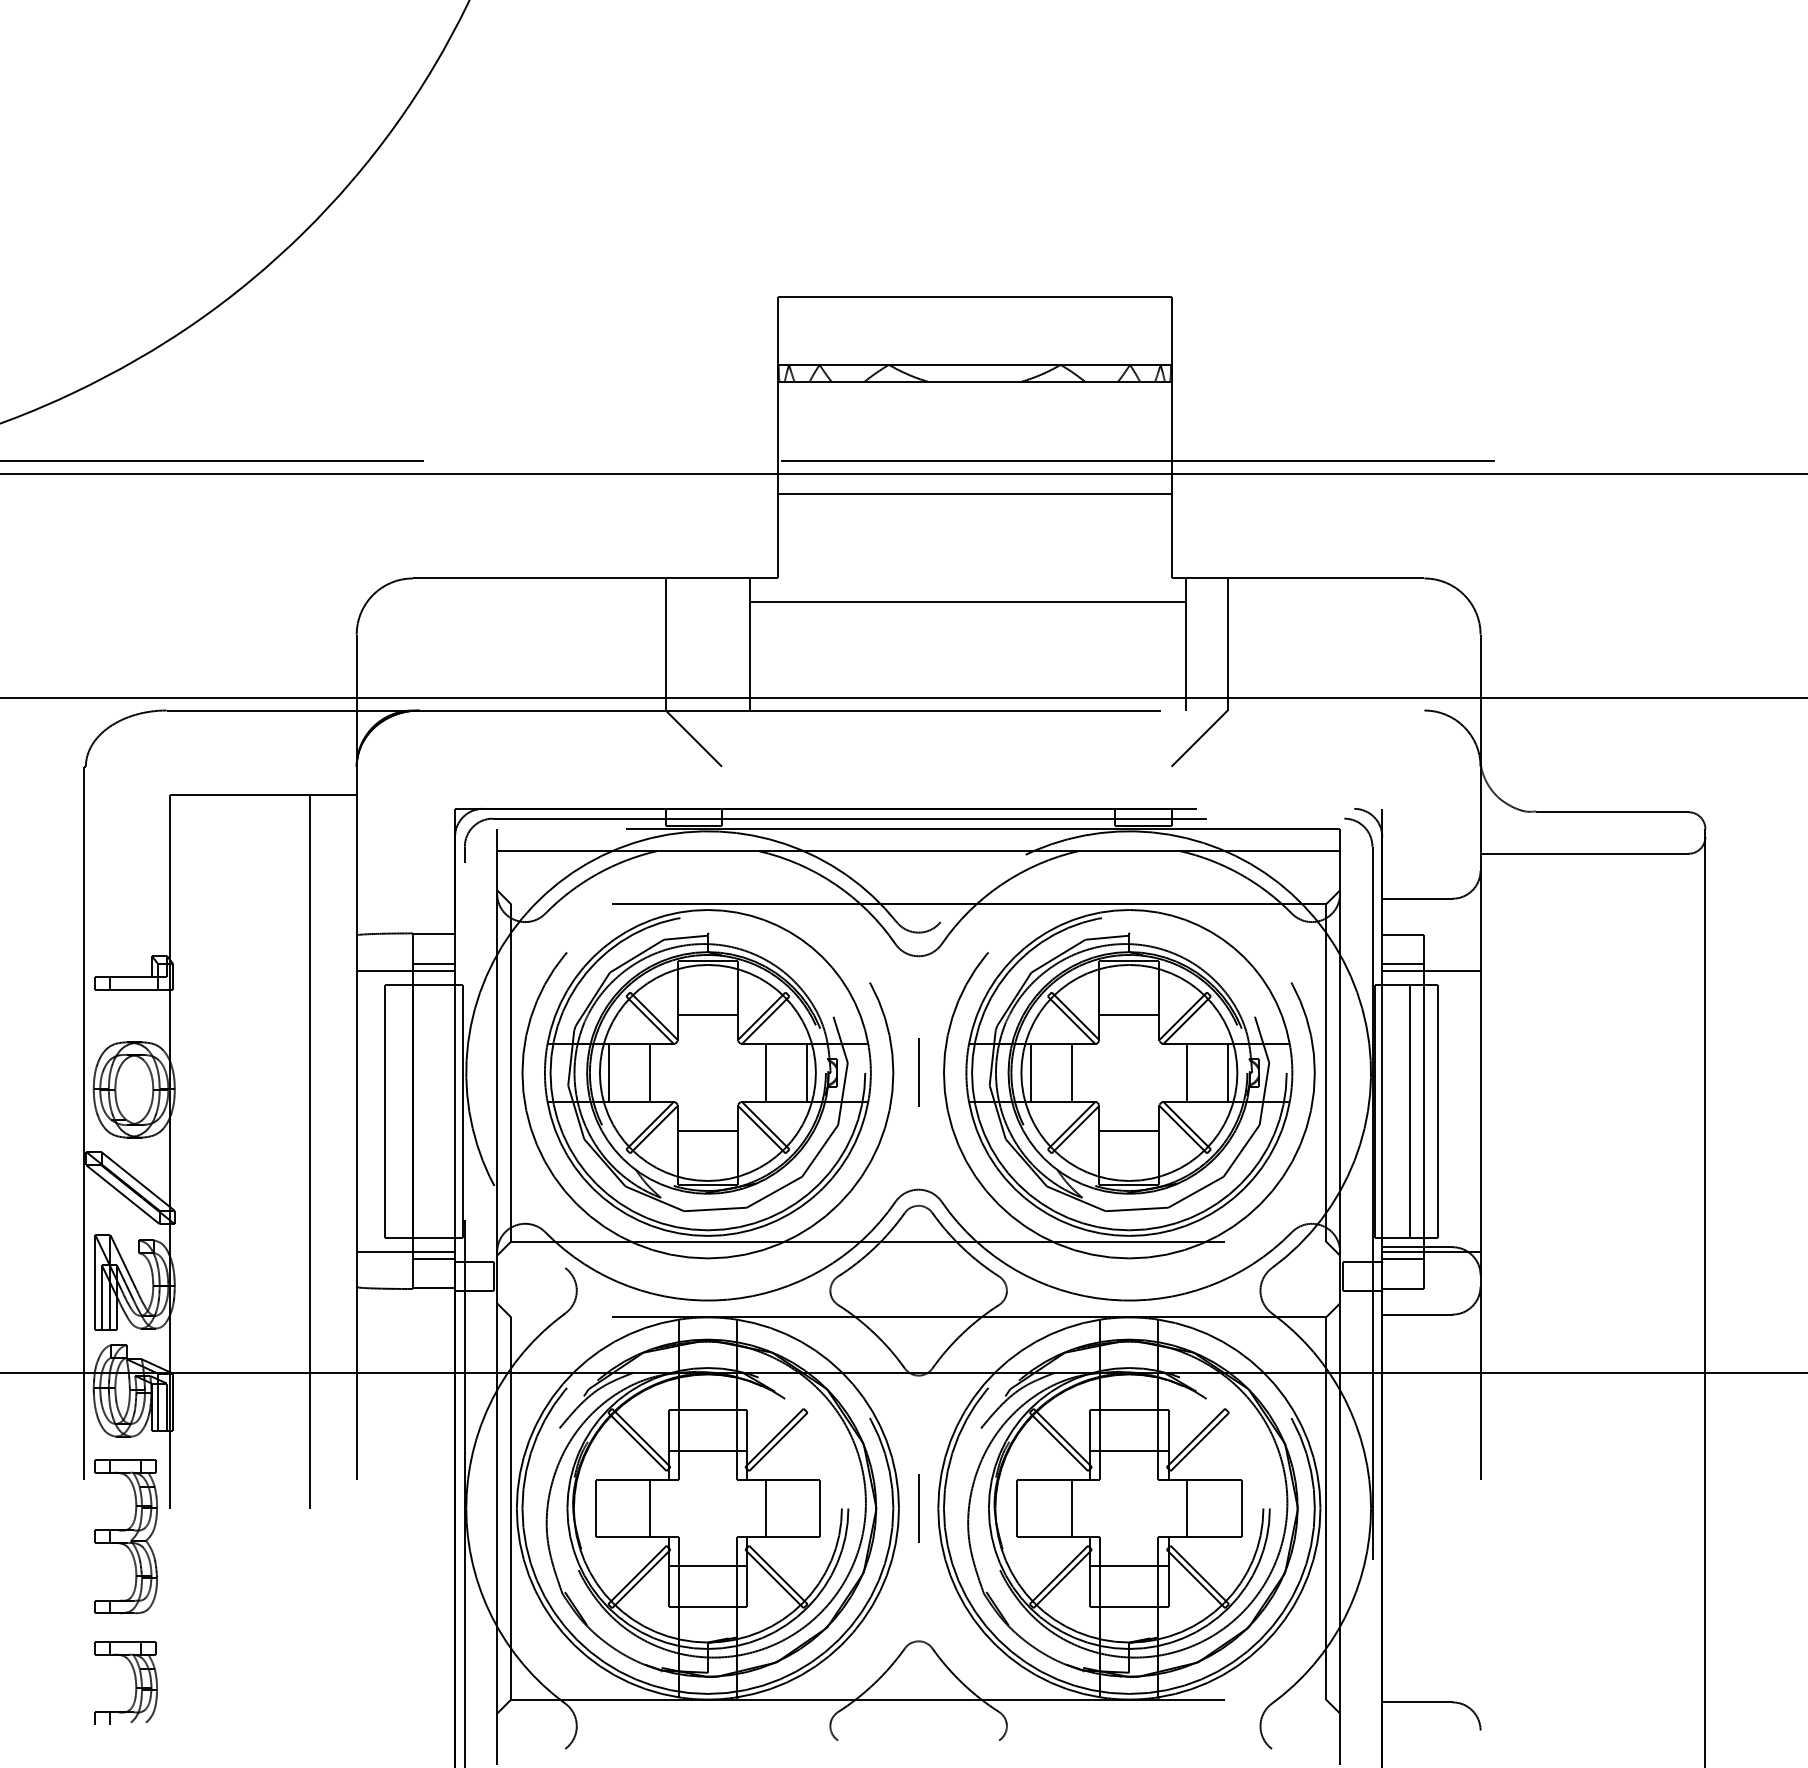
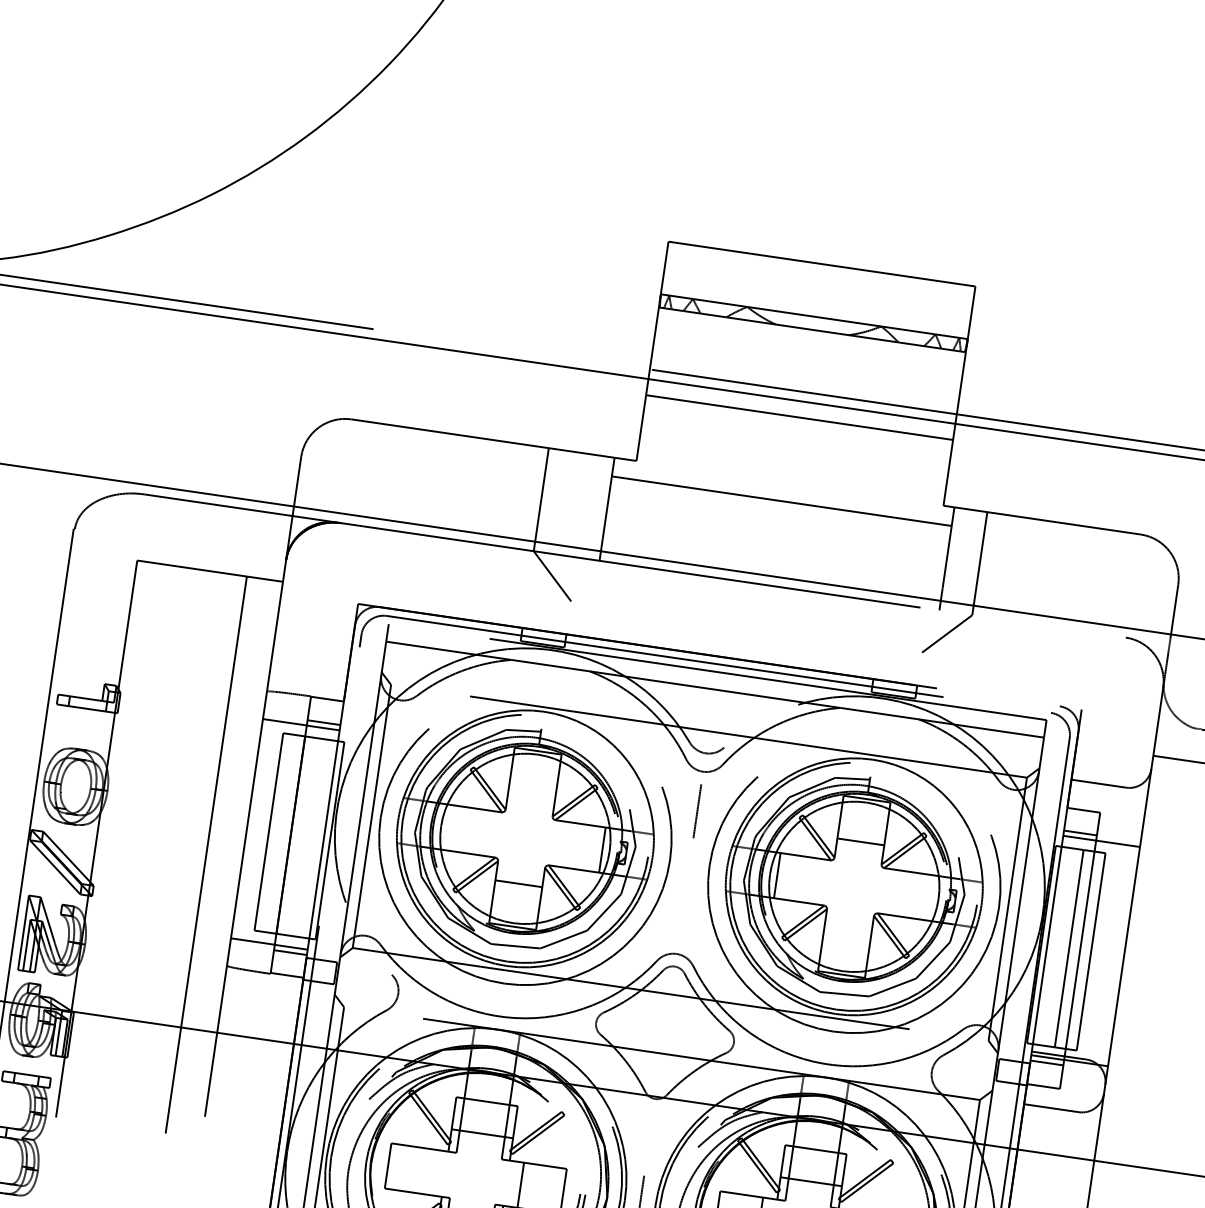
line: (707, 1015) -> (531, 793), removed
line: (609, 1072) -> (448, 827), removed
line: (650, 1072) -> (480, 831), removed
line: (765, 1072) -> (570, 845), removed
line: (918, 1072) -> (697, 810), moved
line: (1071, 1072) -> (809, 879), removed
line: (1186, 1072) -> (898, 892), removed
line: (1228, 1072) -> (931, 897), removed
line: (1129, 1130) -> (847, 931), removed
line: (650, 1508) -> (431, 1172), removed

